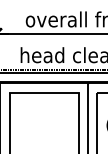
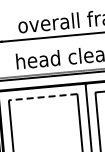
line: (43, 92) -> (42, 96), solid -> dashed

